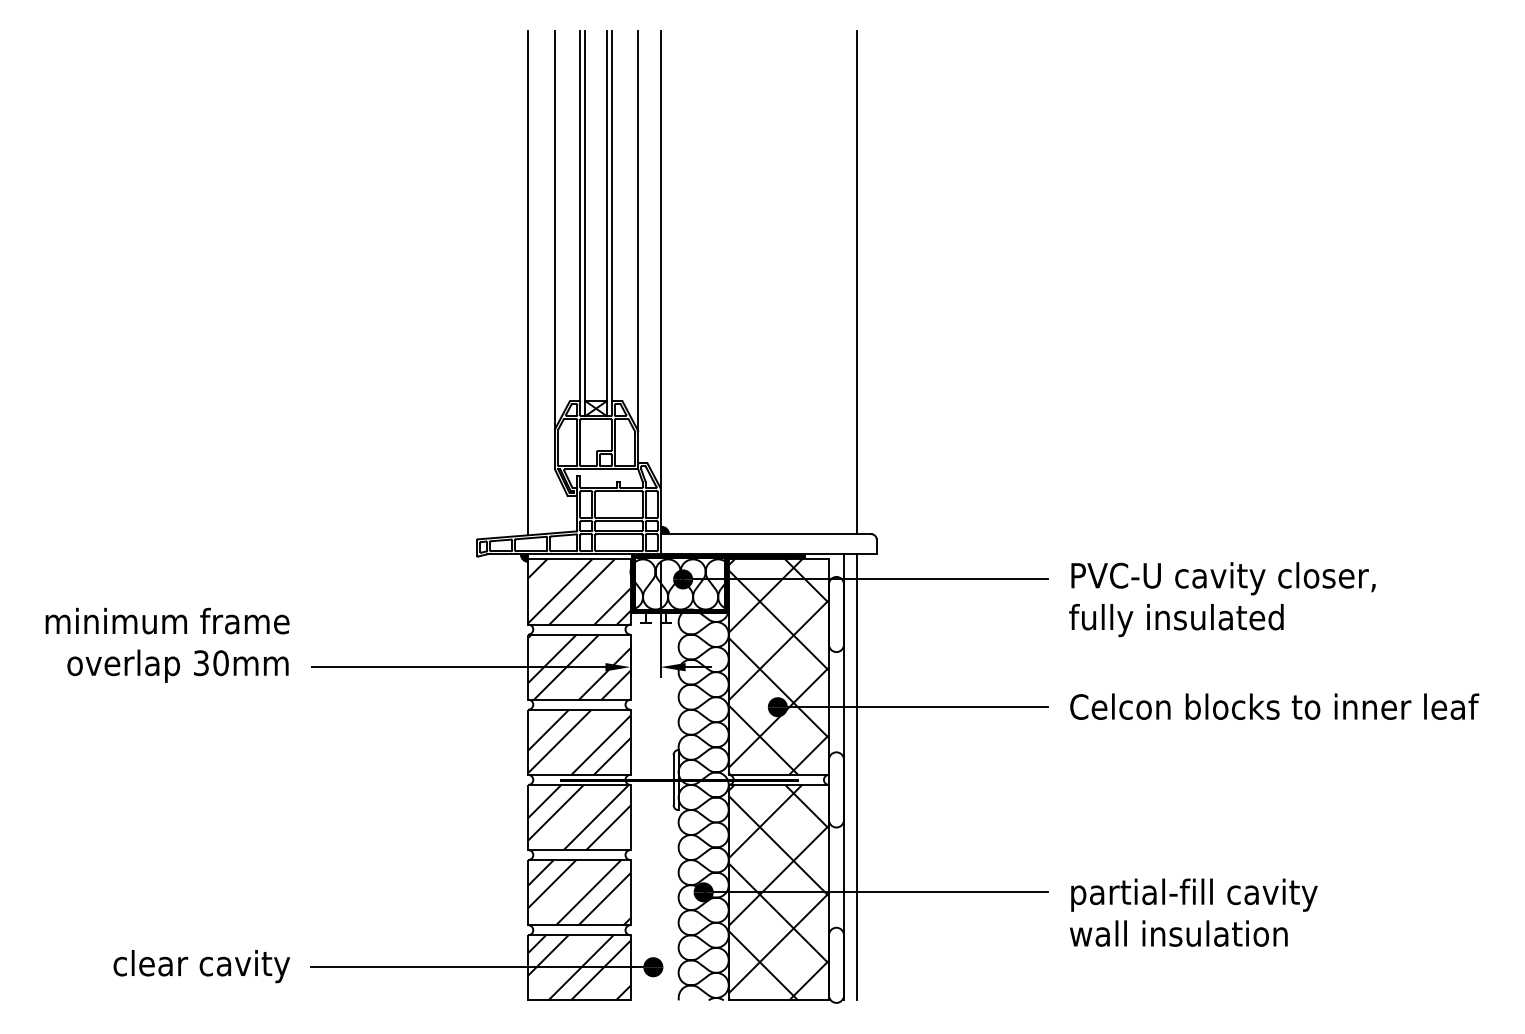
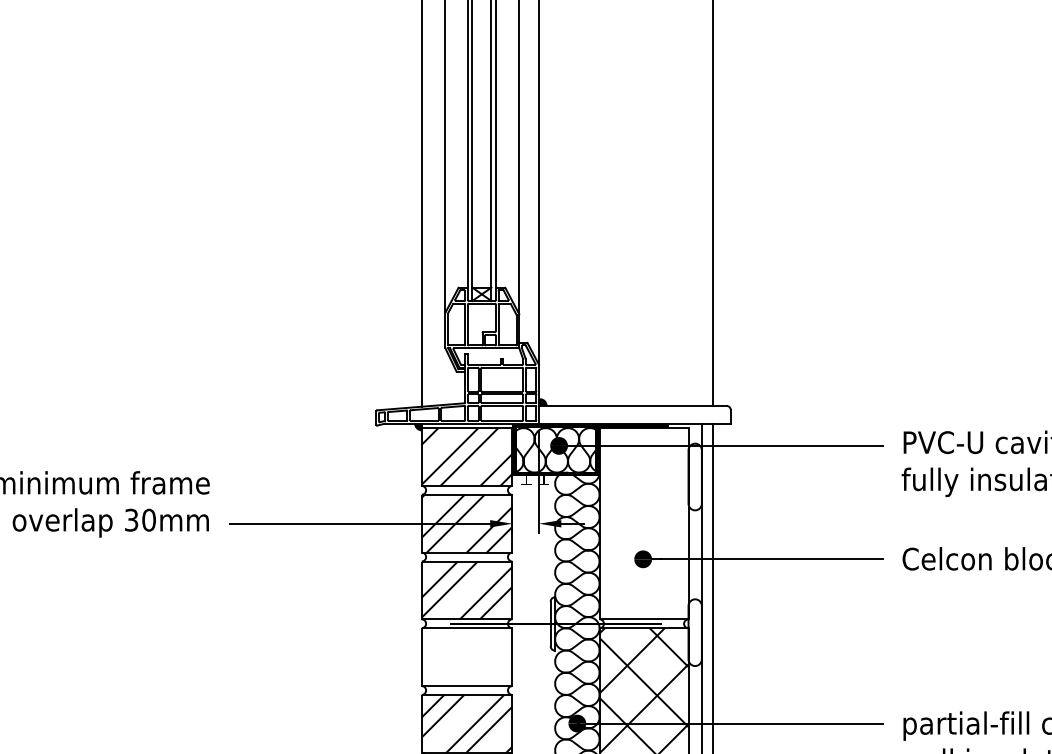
hatch: (778, 666) -> (643, 523), removed
hatch: (579, 817) -> (467, 657), removed

